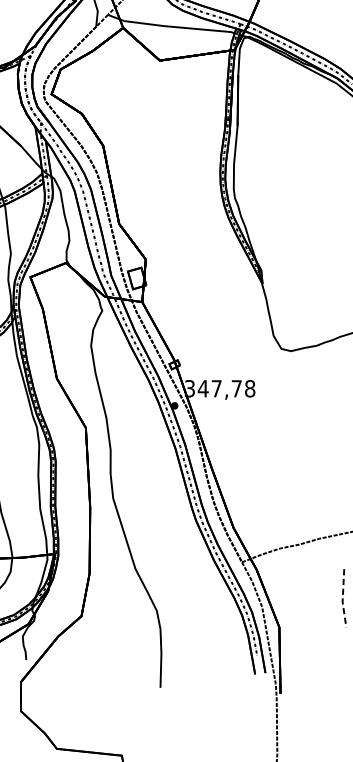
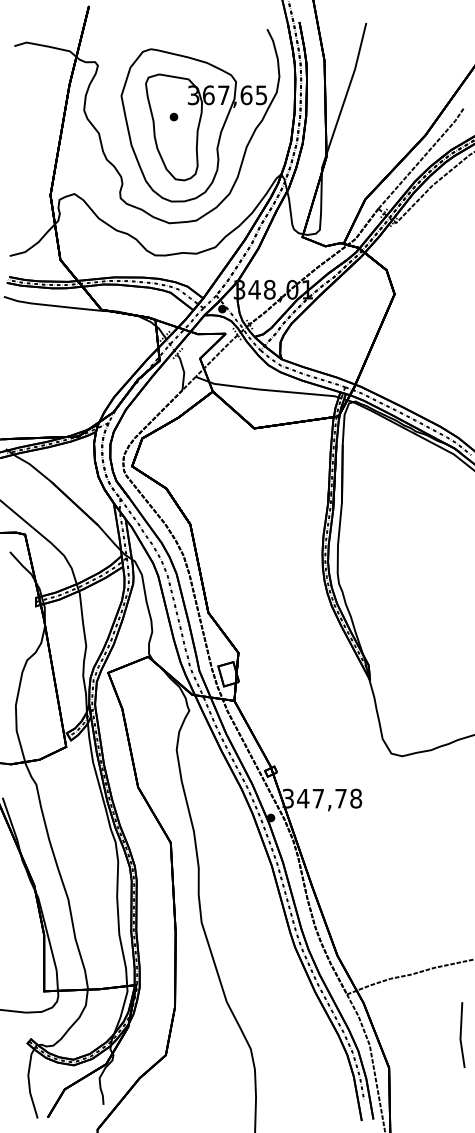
line: (342, 599) -> (460, 1036), dashed -> solid

